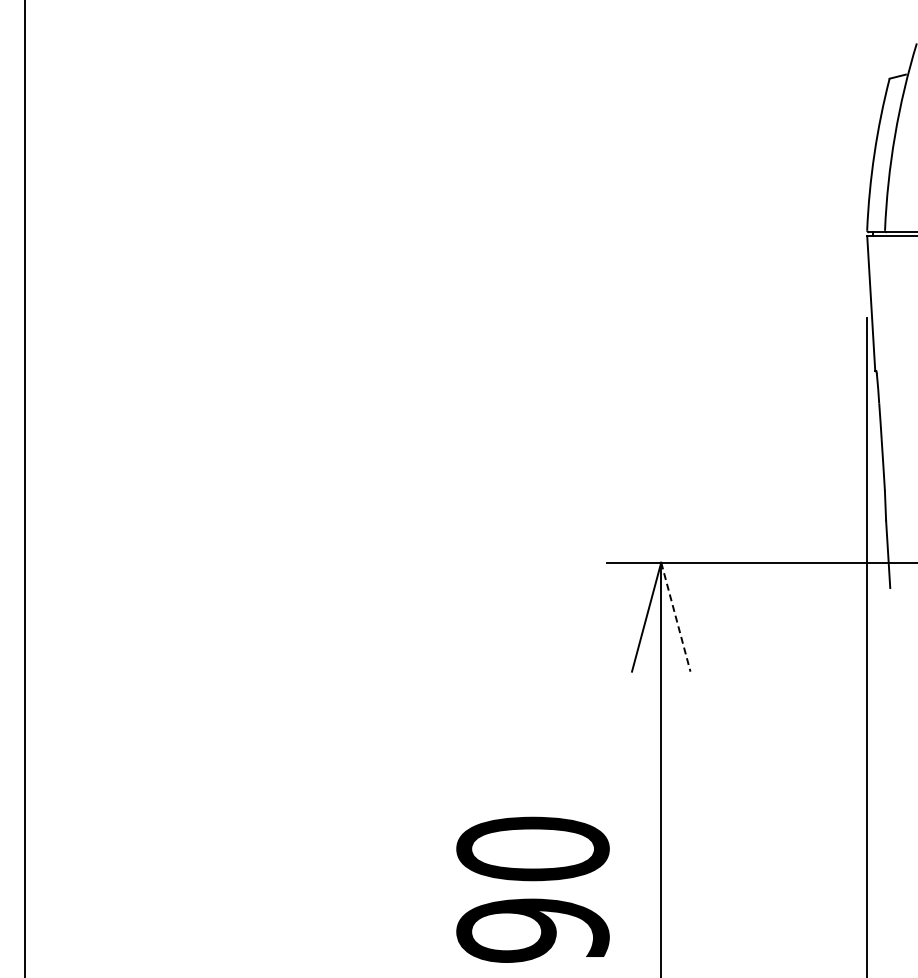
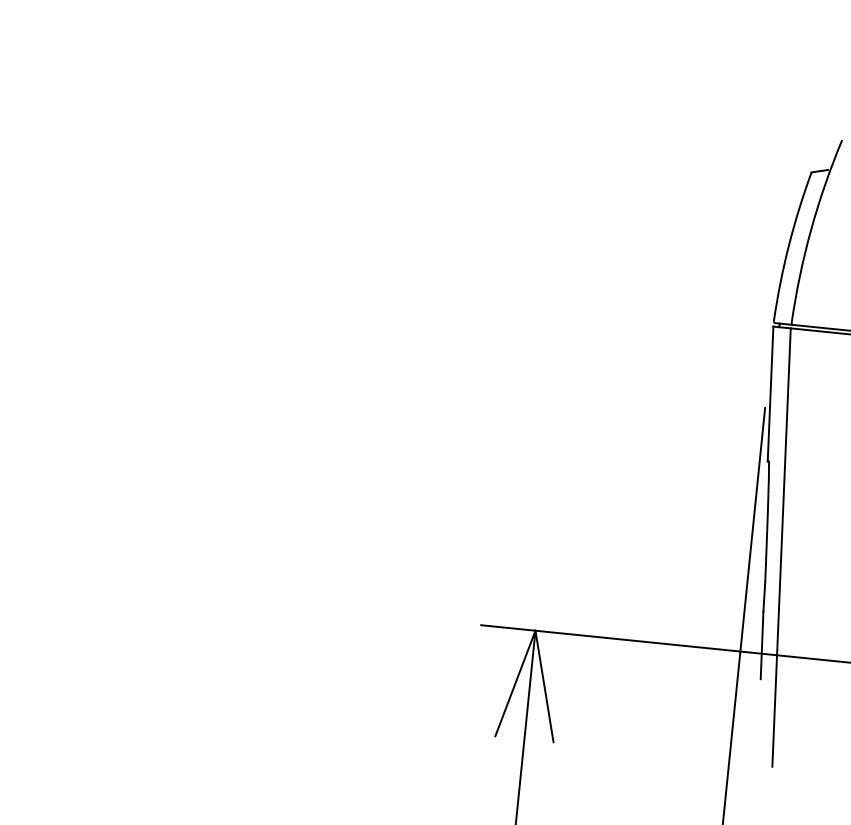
line: (897, 454) -> (781, 547), added
line: (676, 617) -> (545, 686), dashed -> solid

